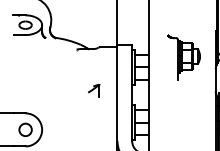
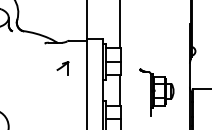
part: (183, 57) -> (156, 92), moved
part: (94, 90) -> (63, 68), moved

